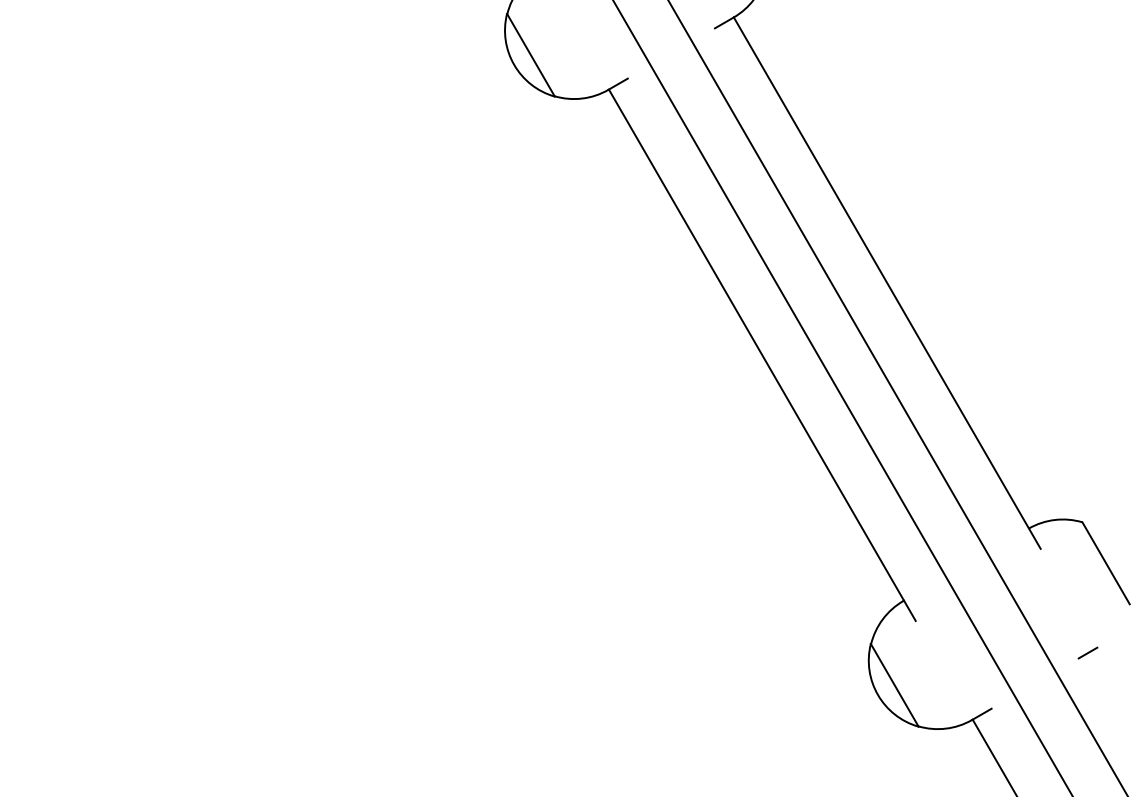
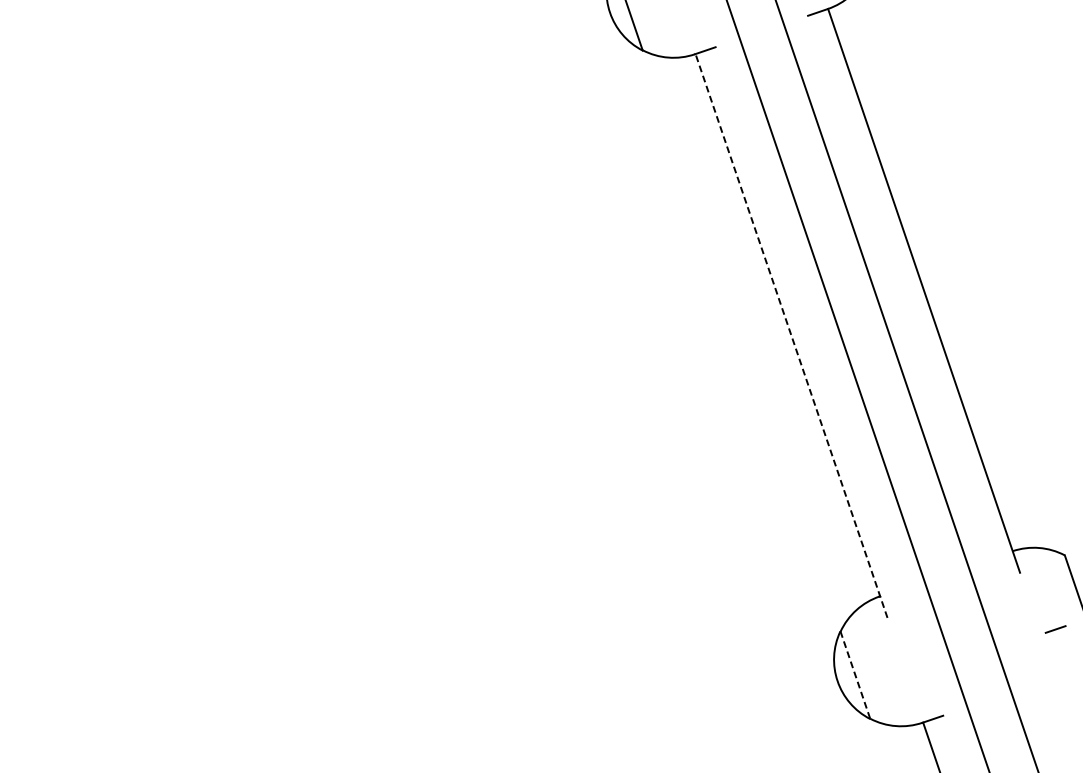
line: (762, 355) -> (791, 336), solid -> dashed
line: (1087, 652) -> (1055, 628), moved
line: (894, 685) -> (855, 675), solid -> dashed

